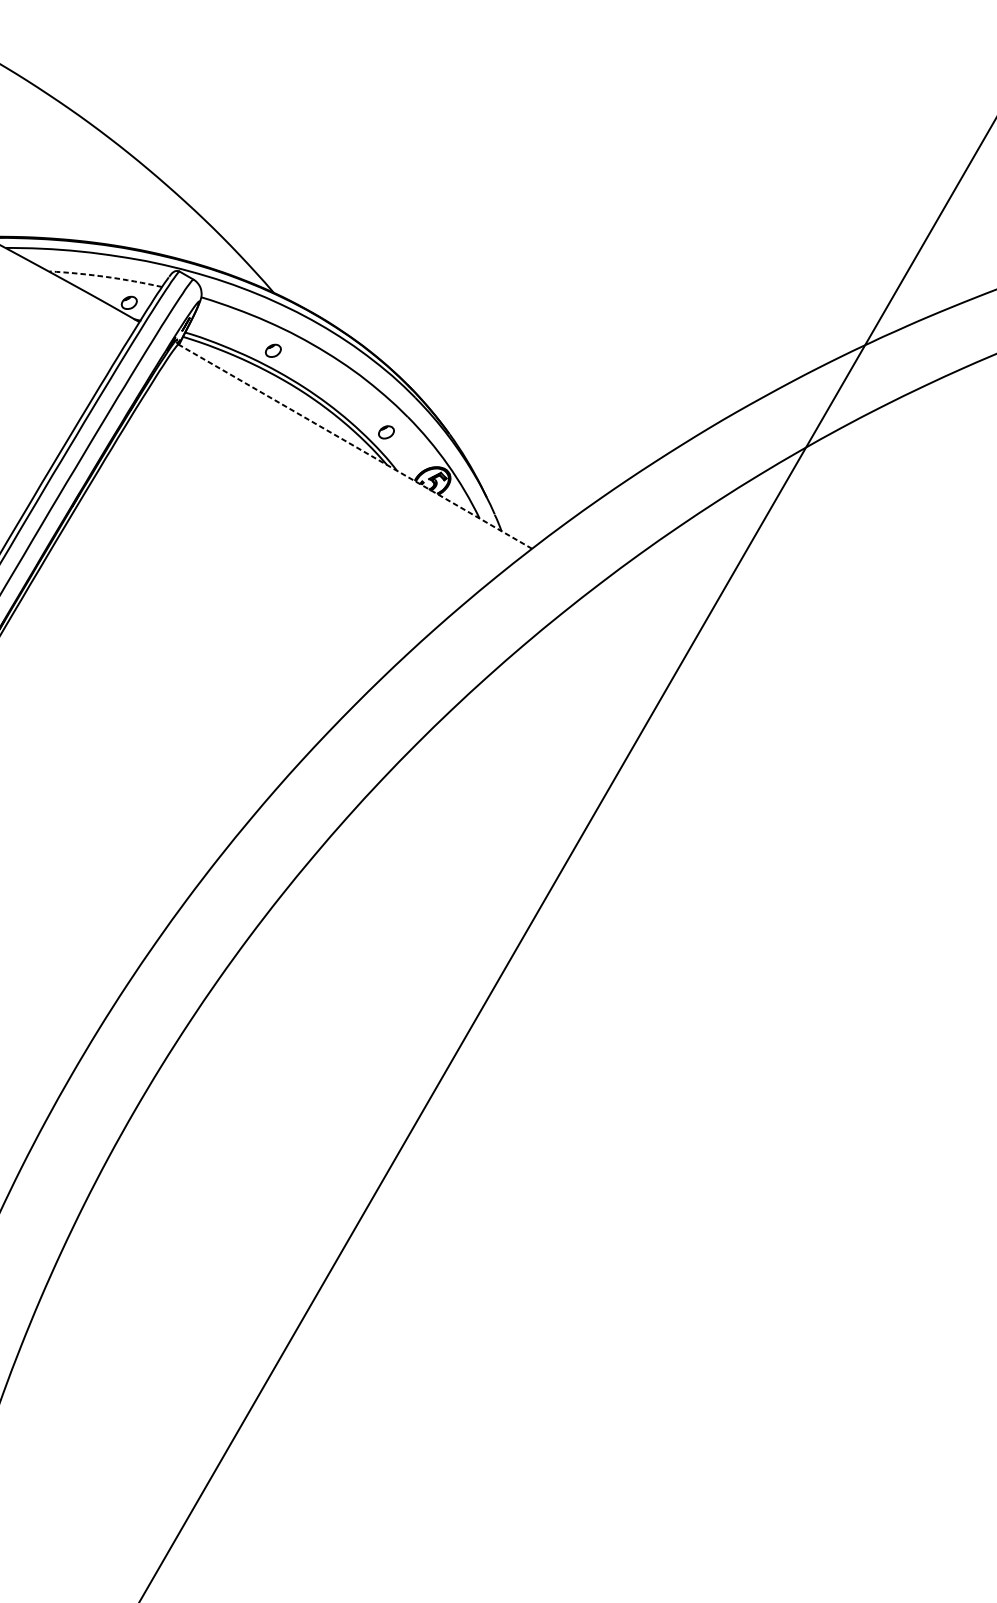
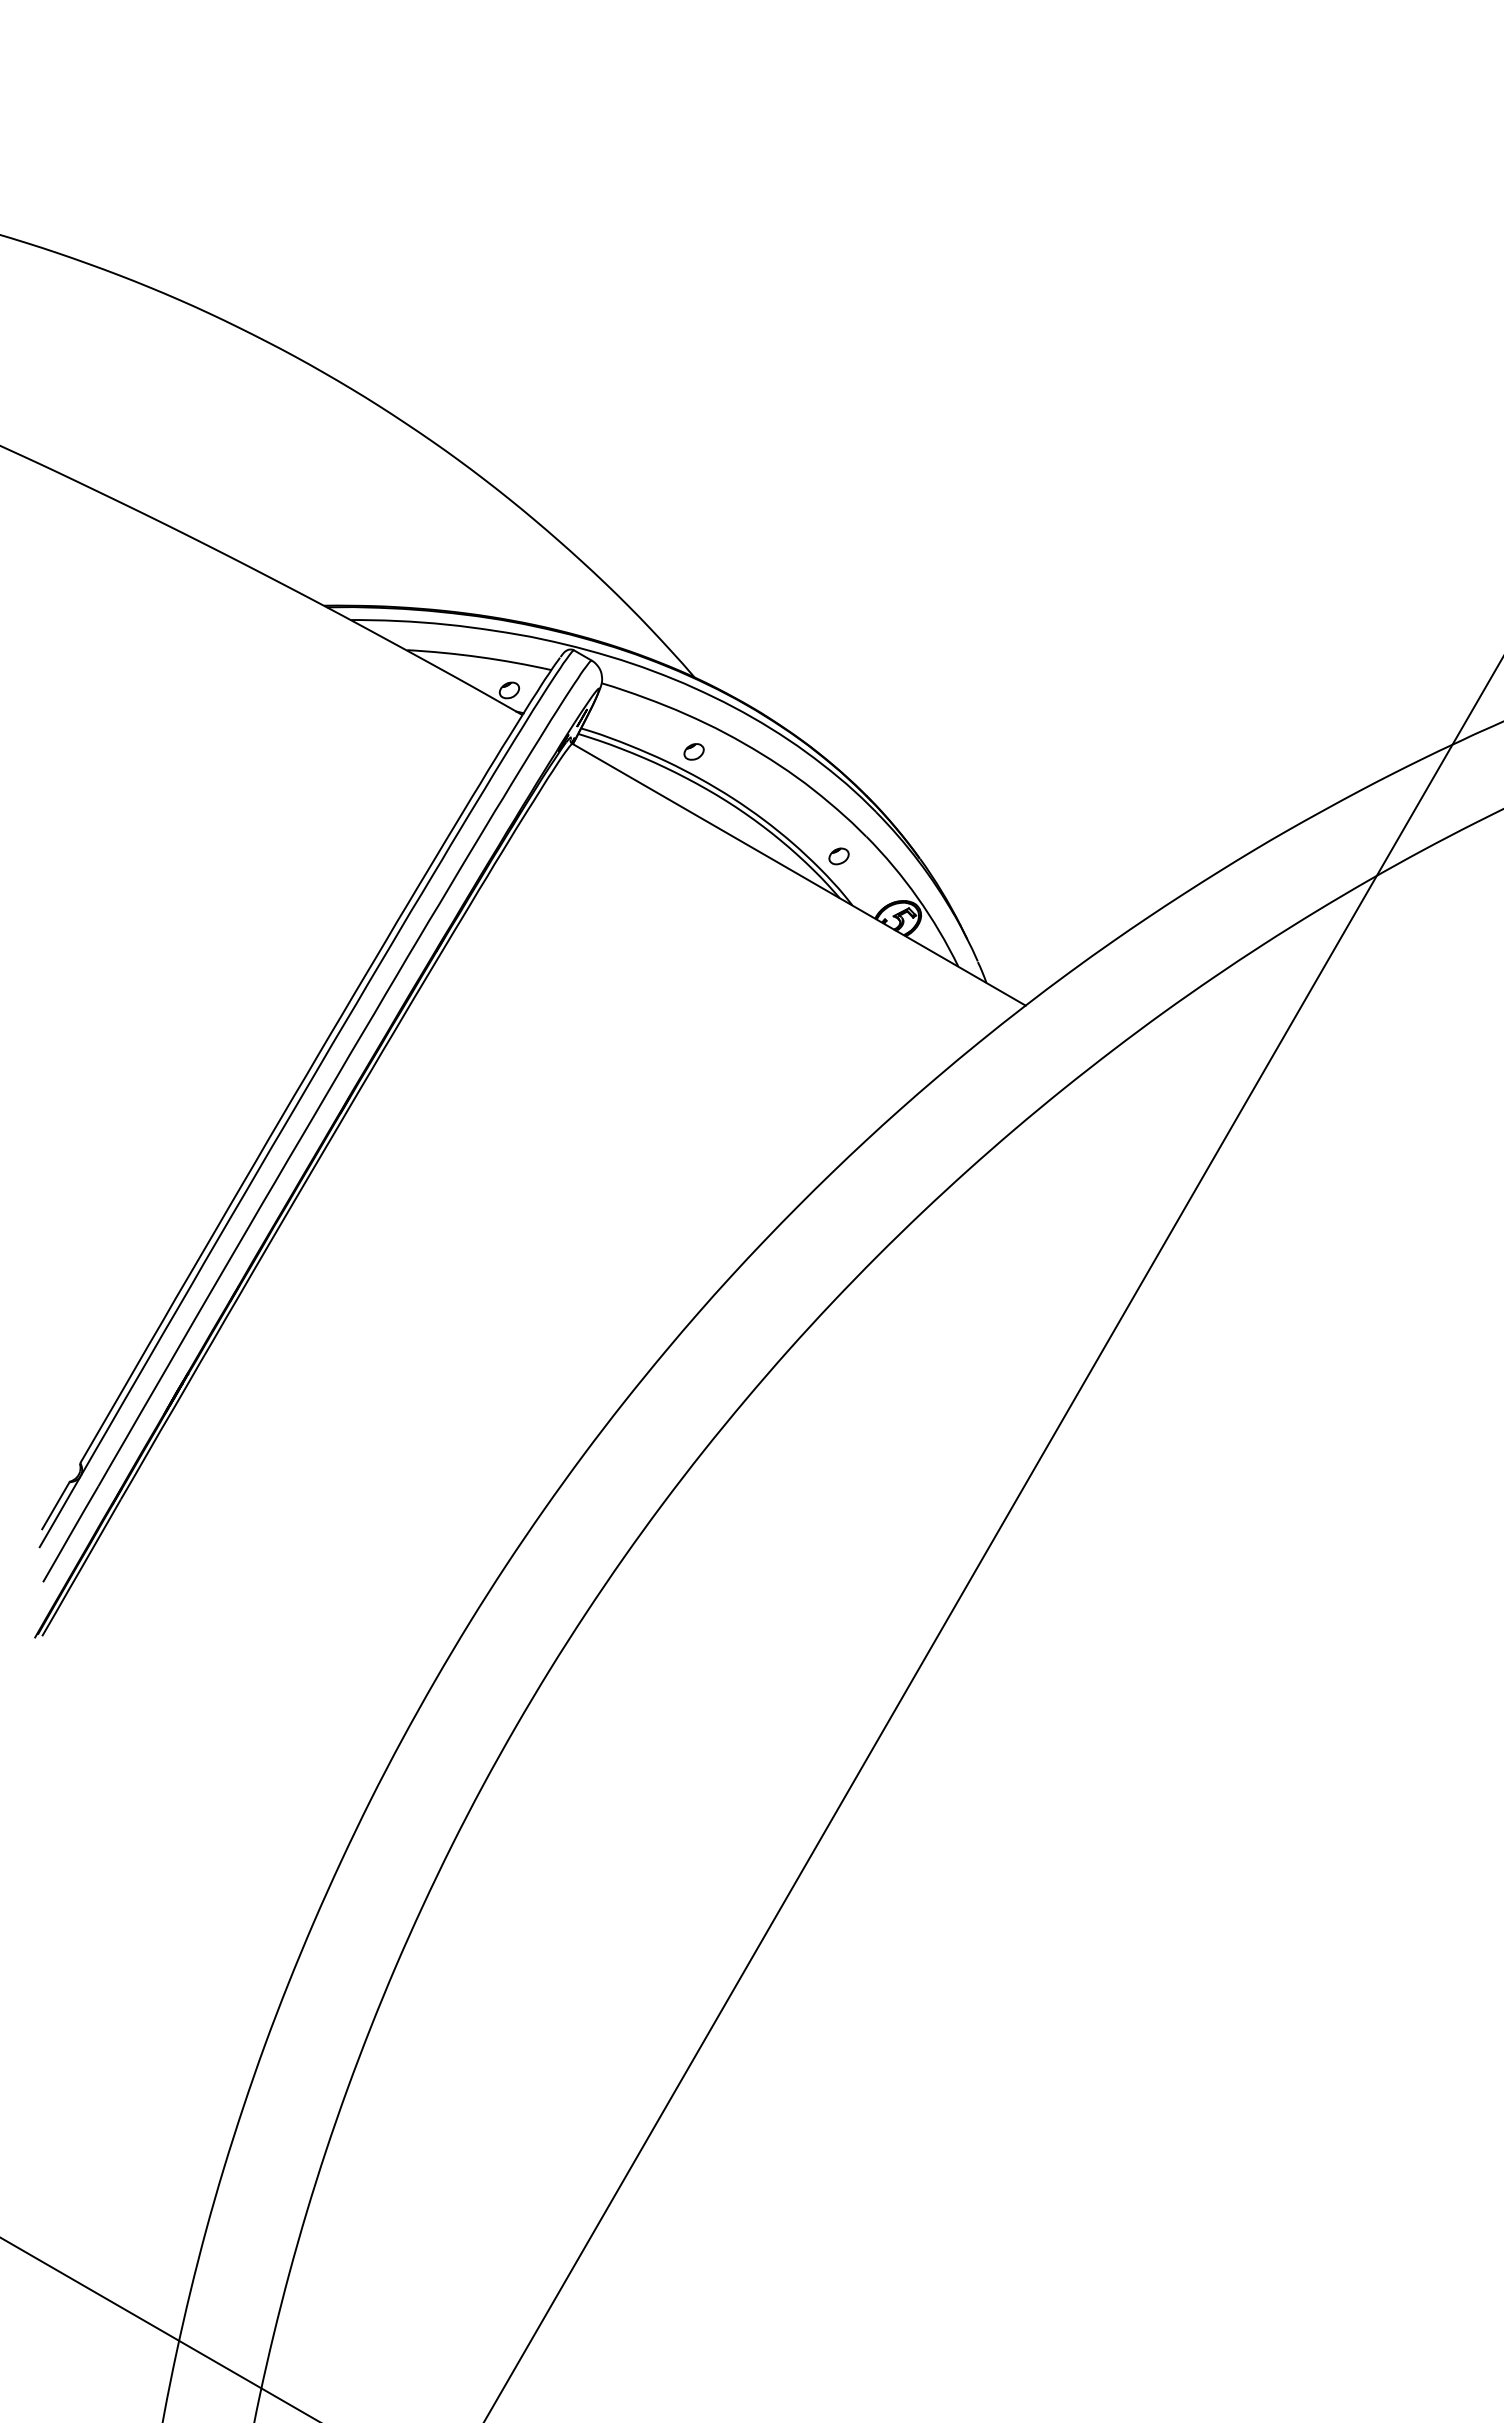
arc: (105, 277) -> (479, 657), dashed -> solid
line: (355, 446) -> (799, 874), dashed -> solid

